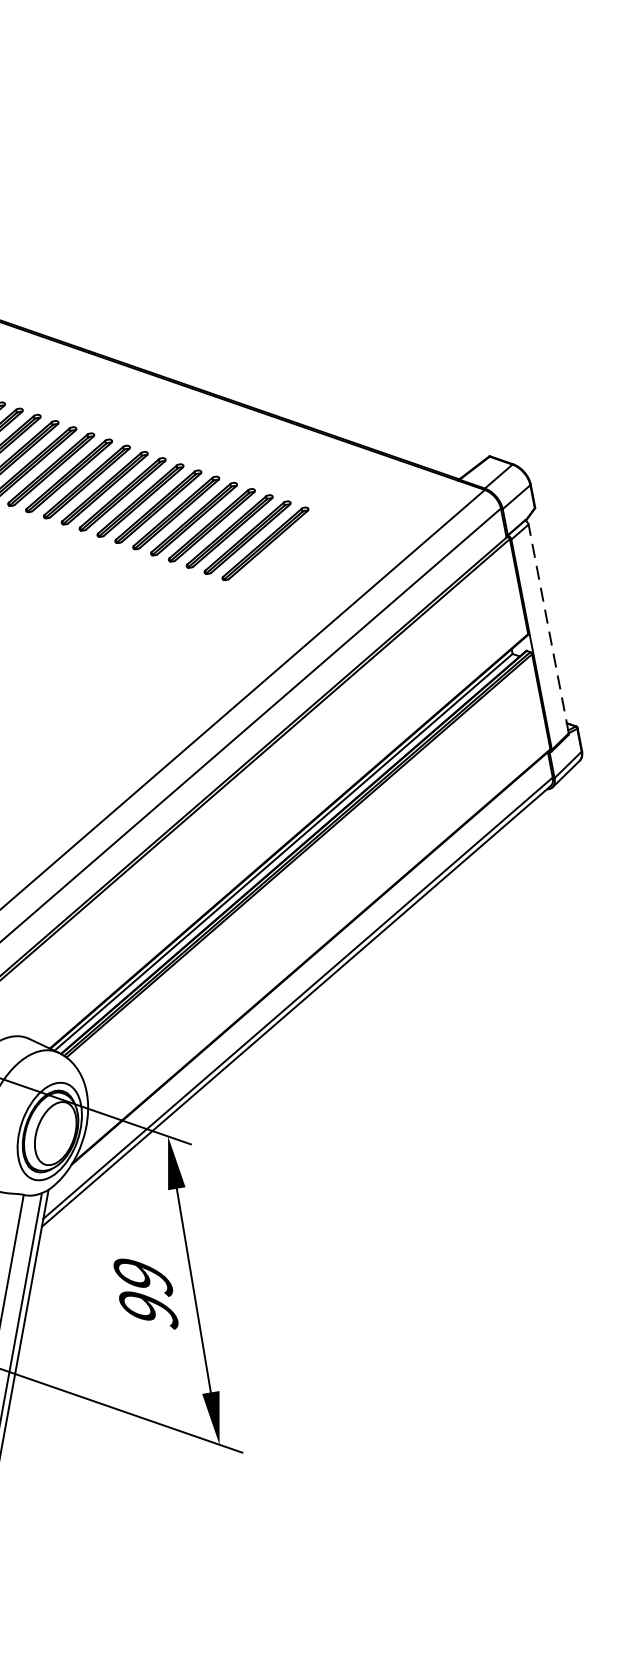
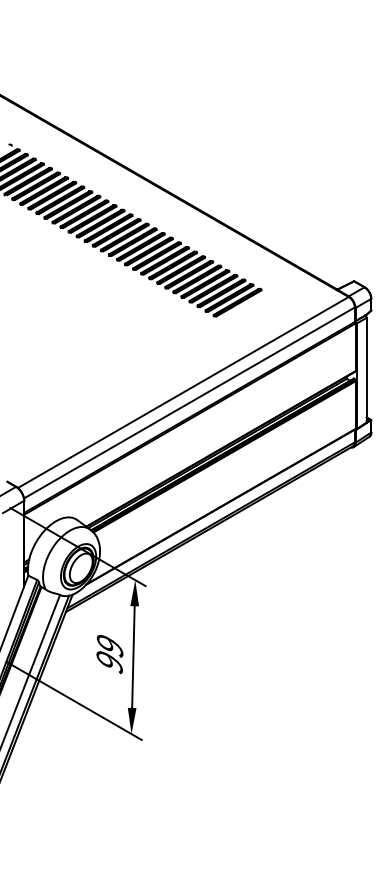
line: (548, 627) -> (366, 369), dashed -> solid

